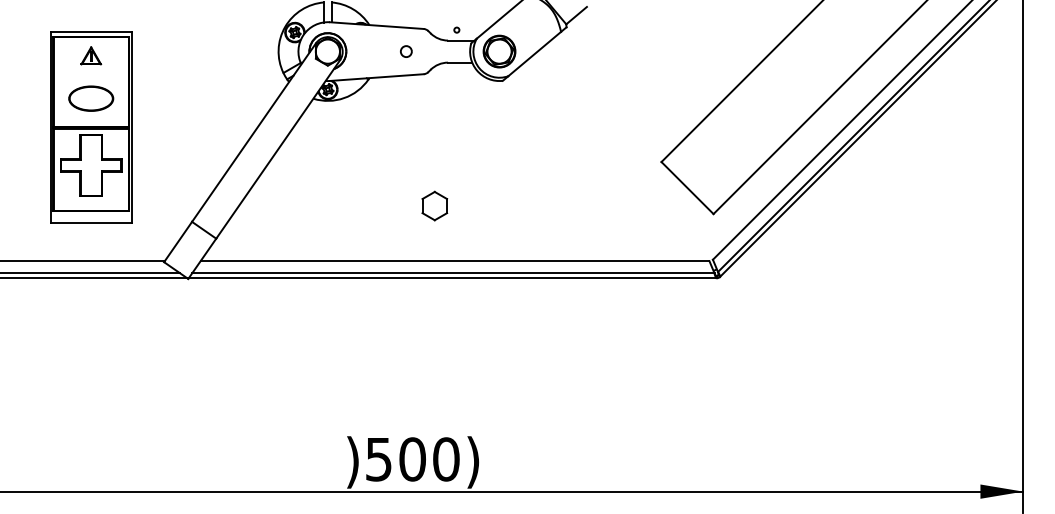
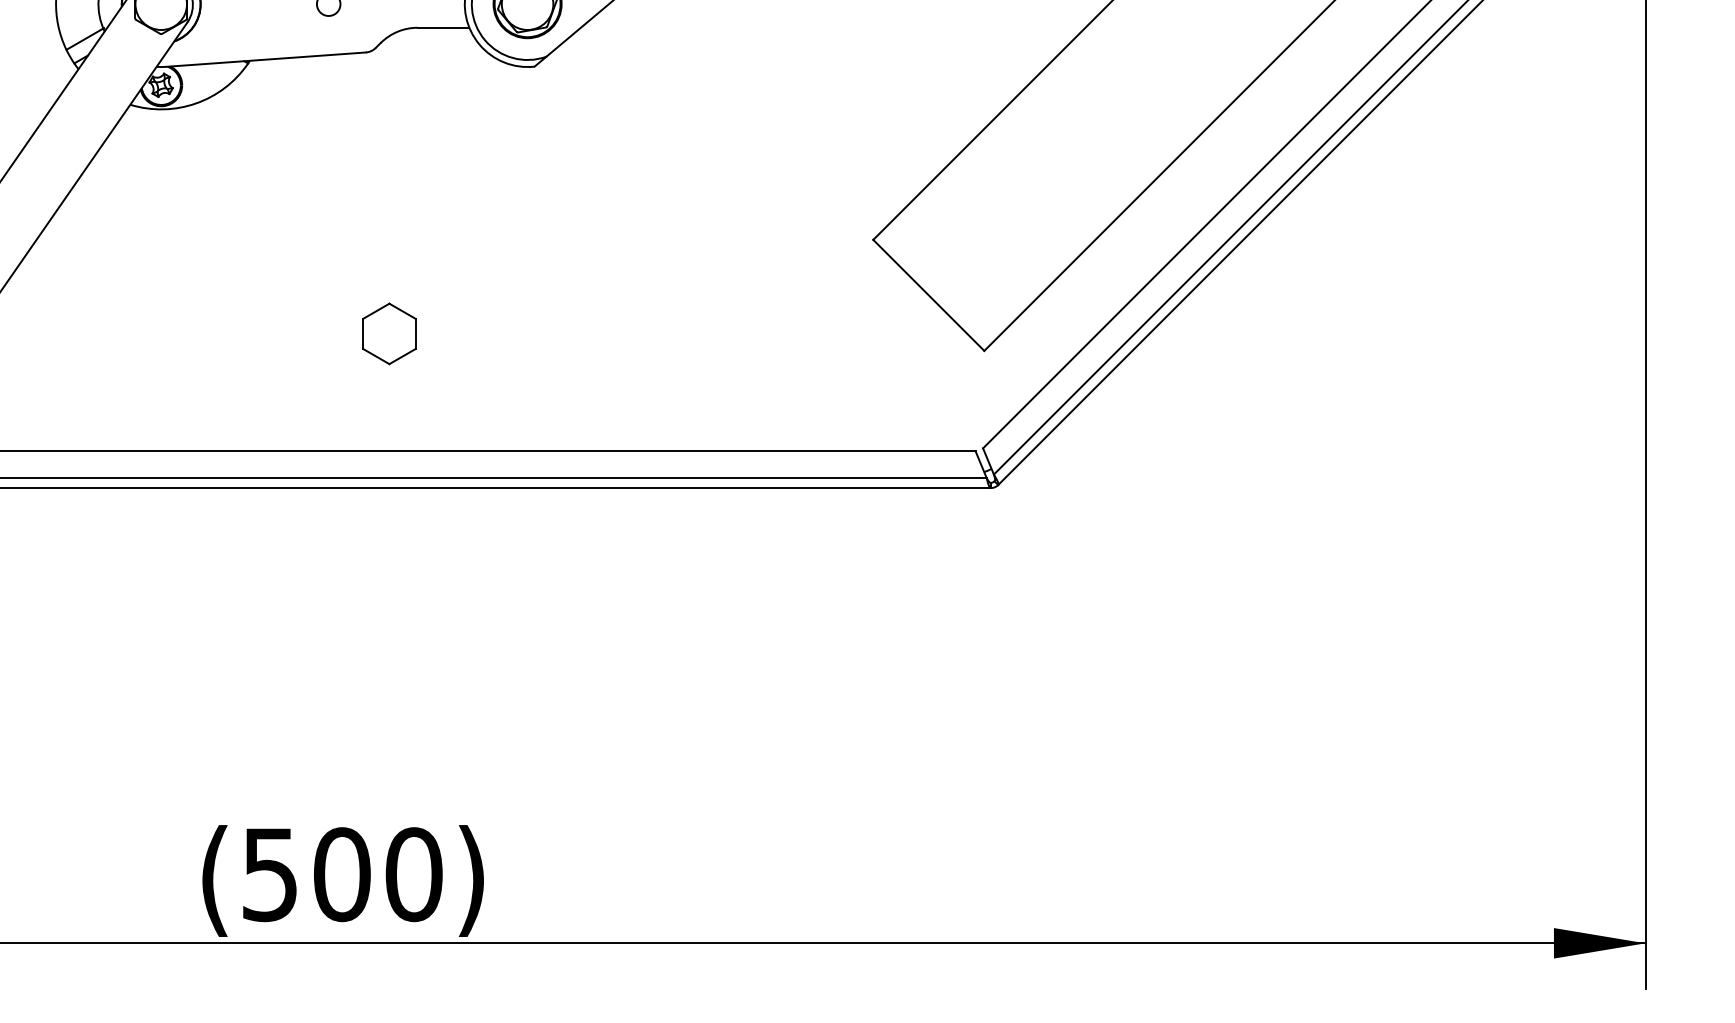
text: (352, 462) -> (213, 881), ) -> (

